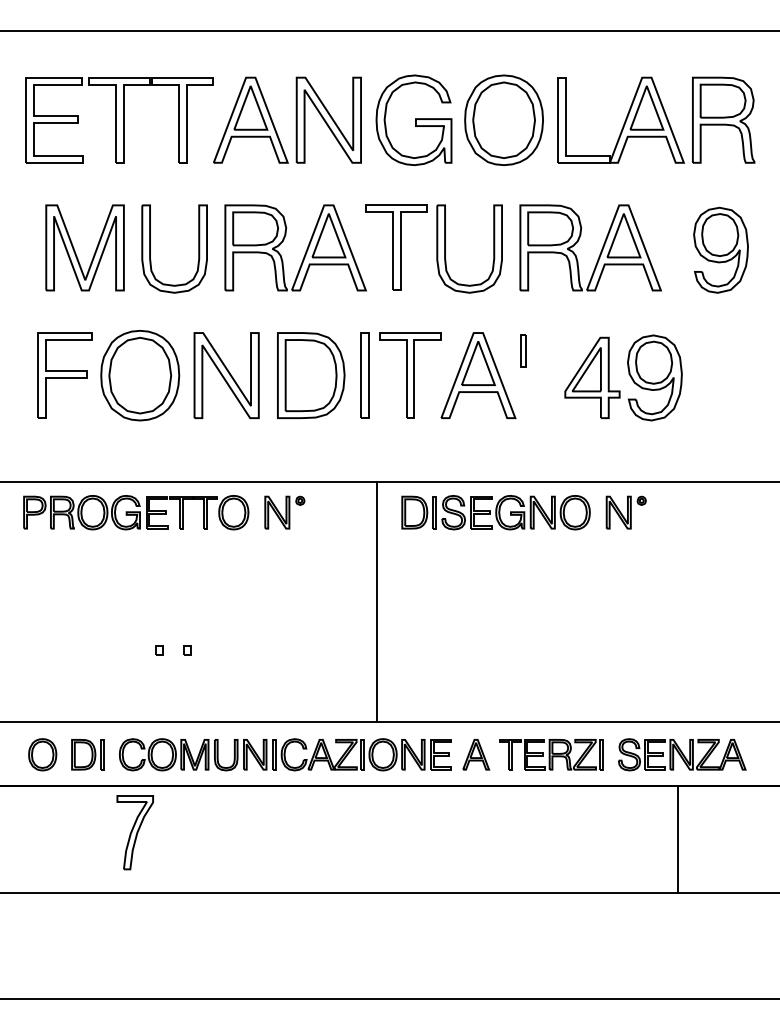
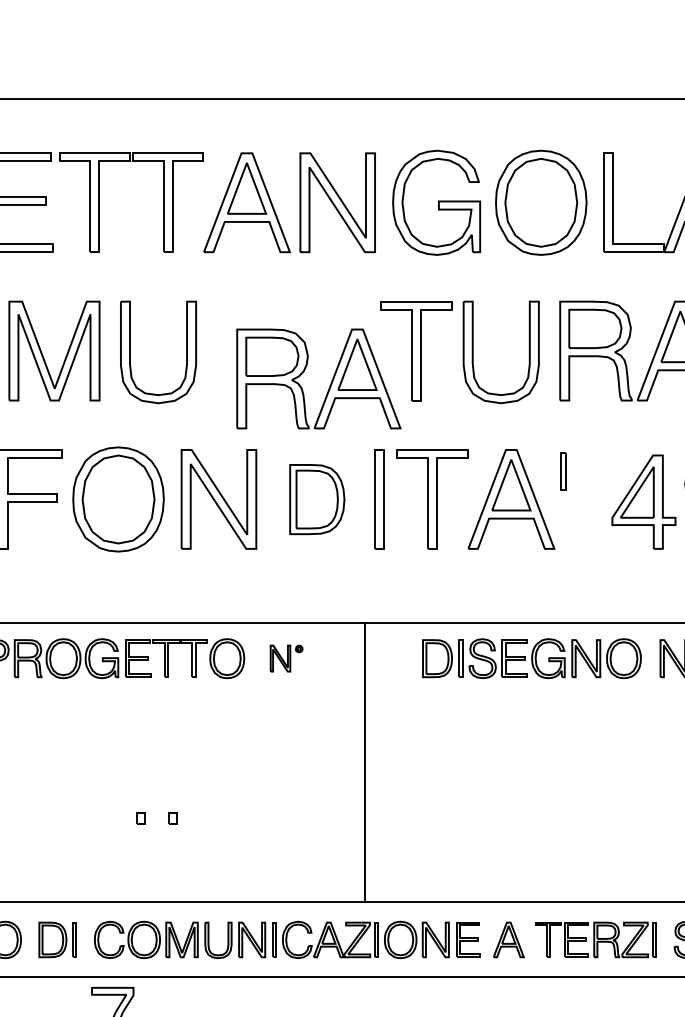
part: (305, 251) -> (330, 383), moved
part: (311, 375) -> (317, 499), size x0.7
part: (284, 512) -> (286, 658), size x0.7
line: (377, 602) -> (365, 763), moved

